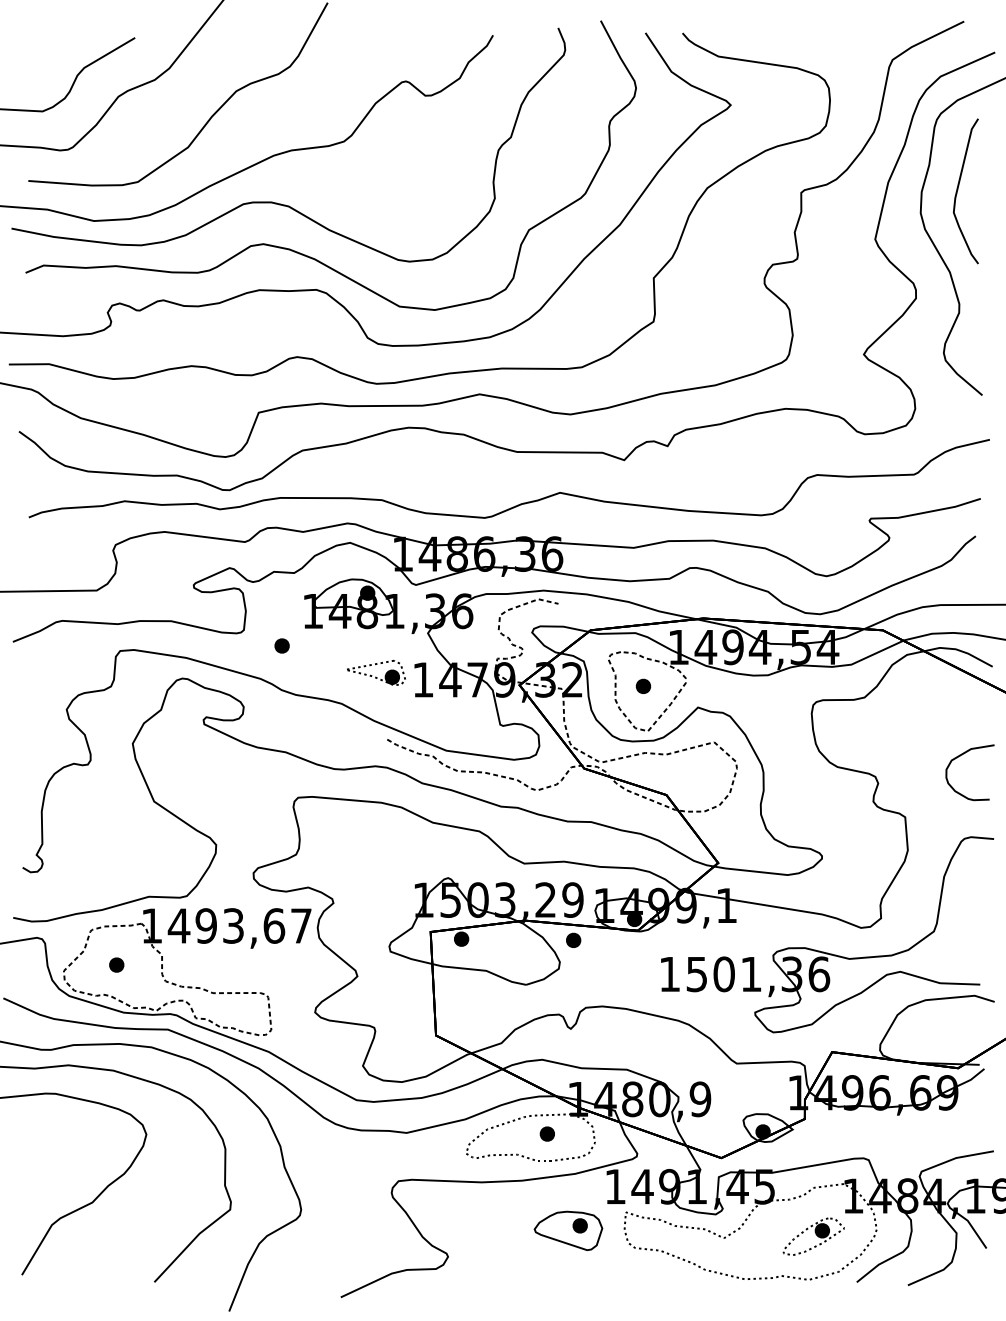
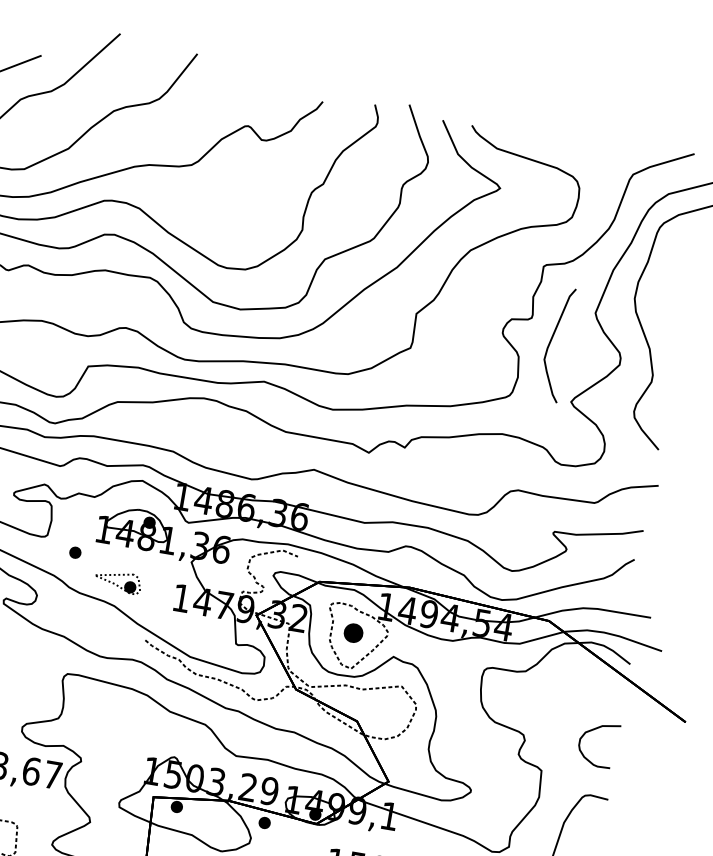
curve: (958, 190) -> (551, 342), moved
part: (376, 672) -> (118, 581), moved
part: (643, 685) -> (353, 632), size x1.6

